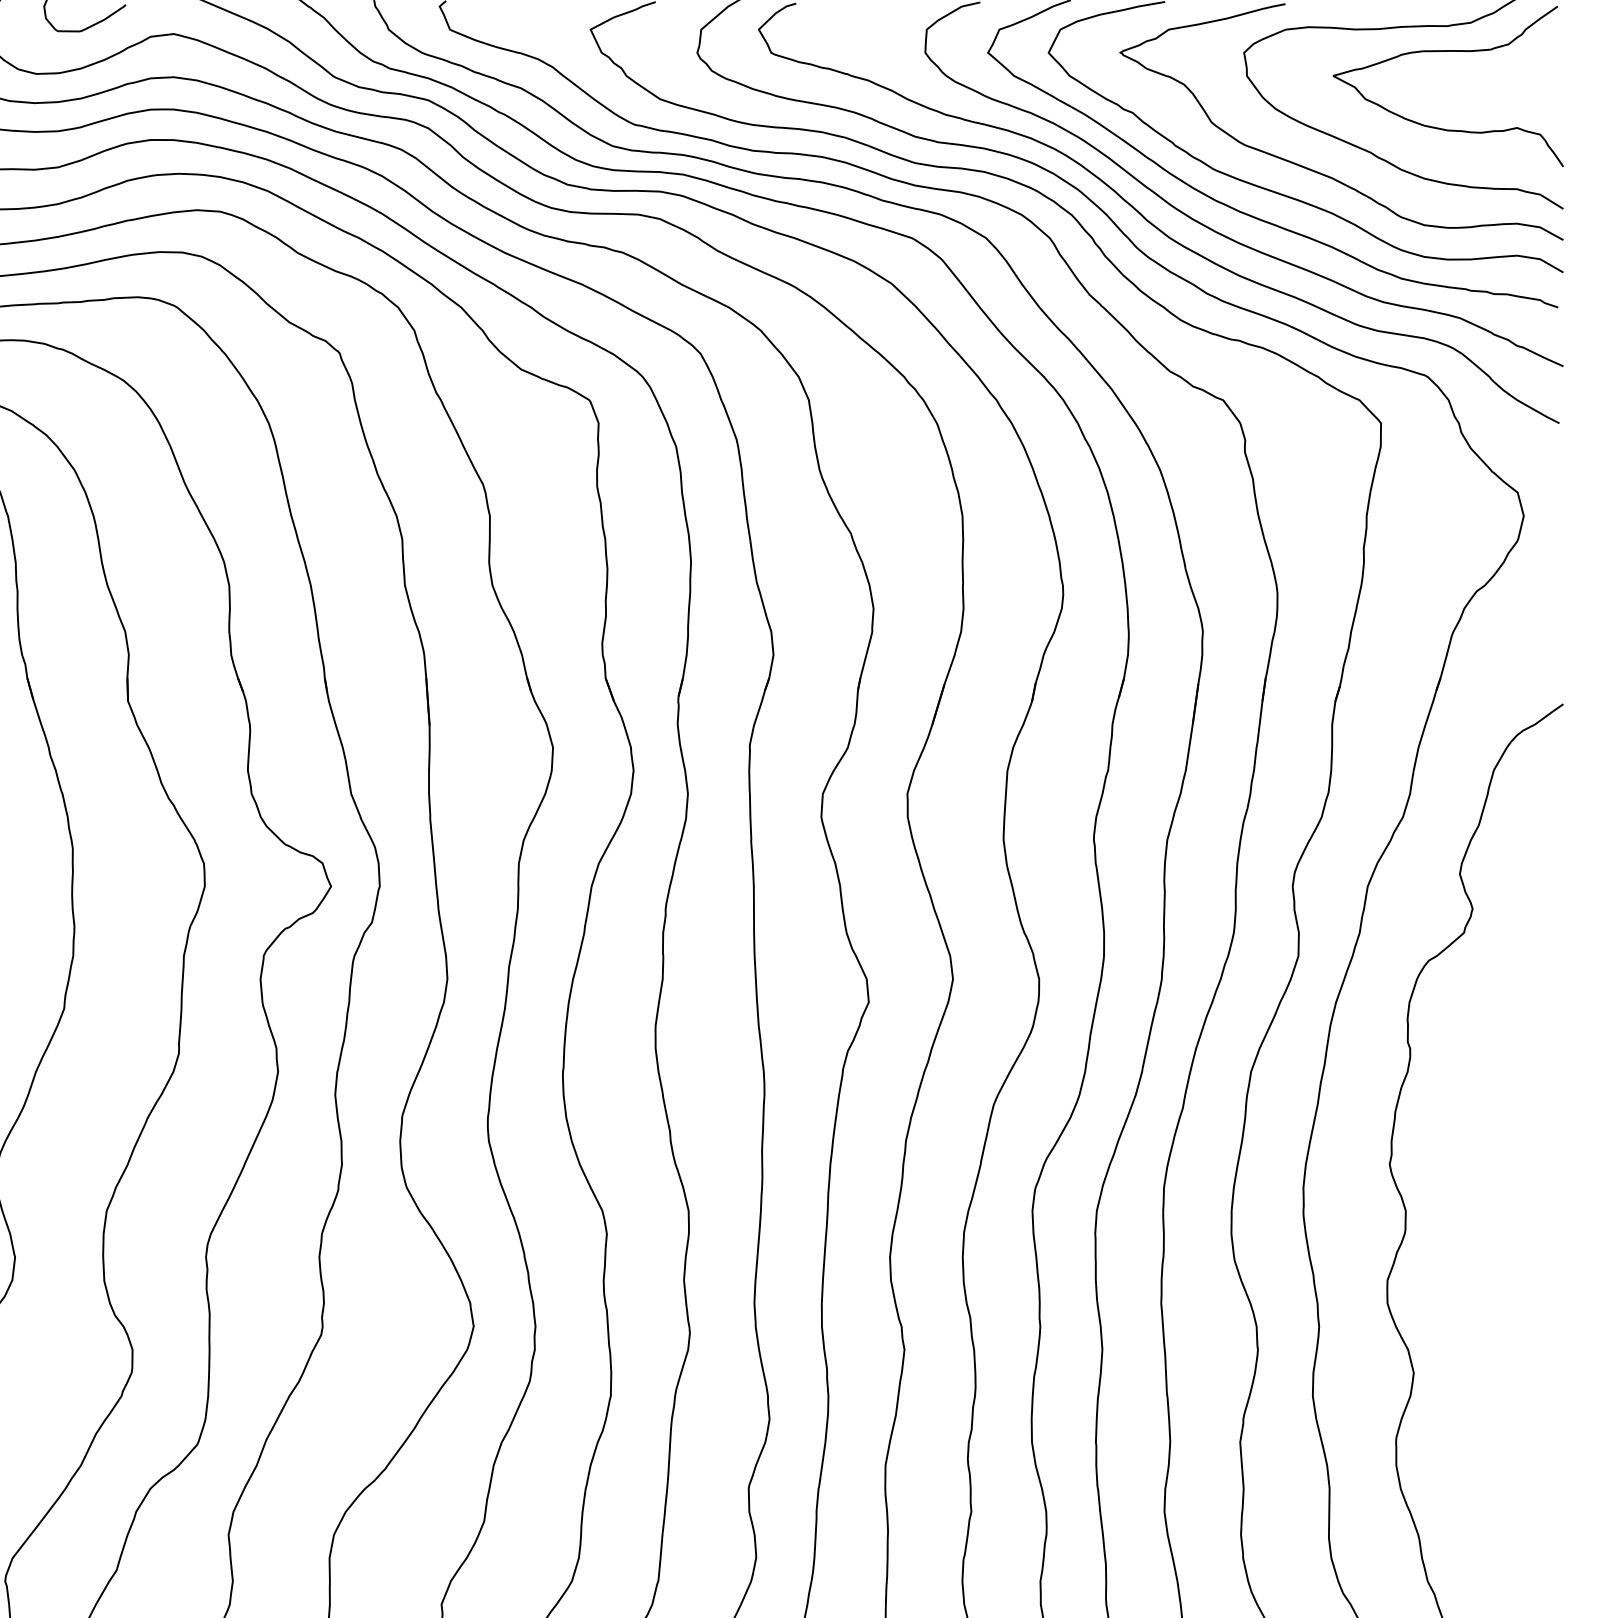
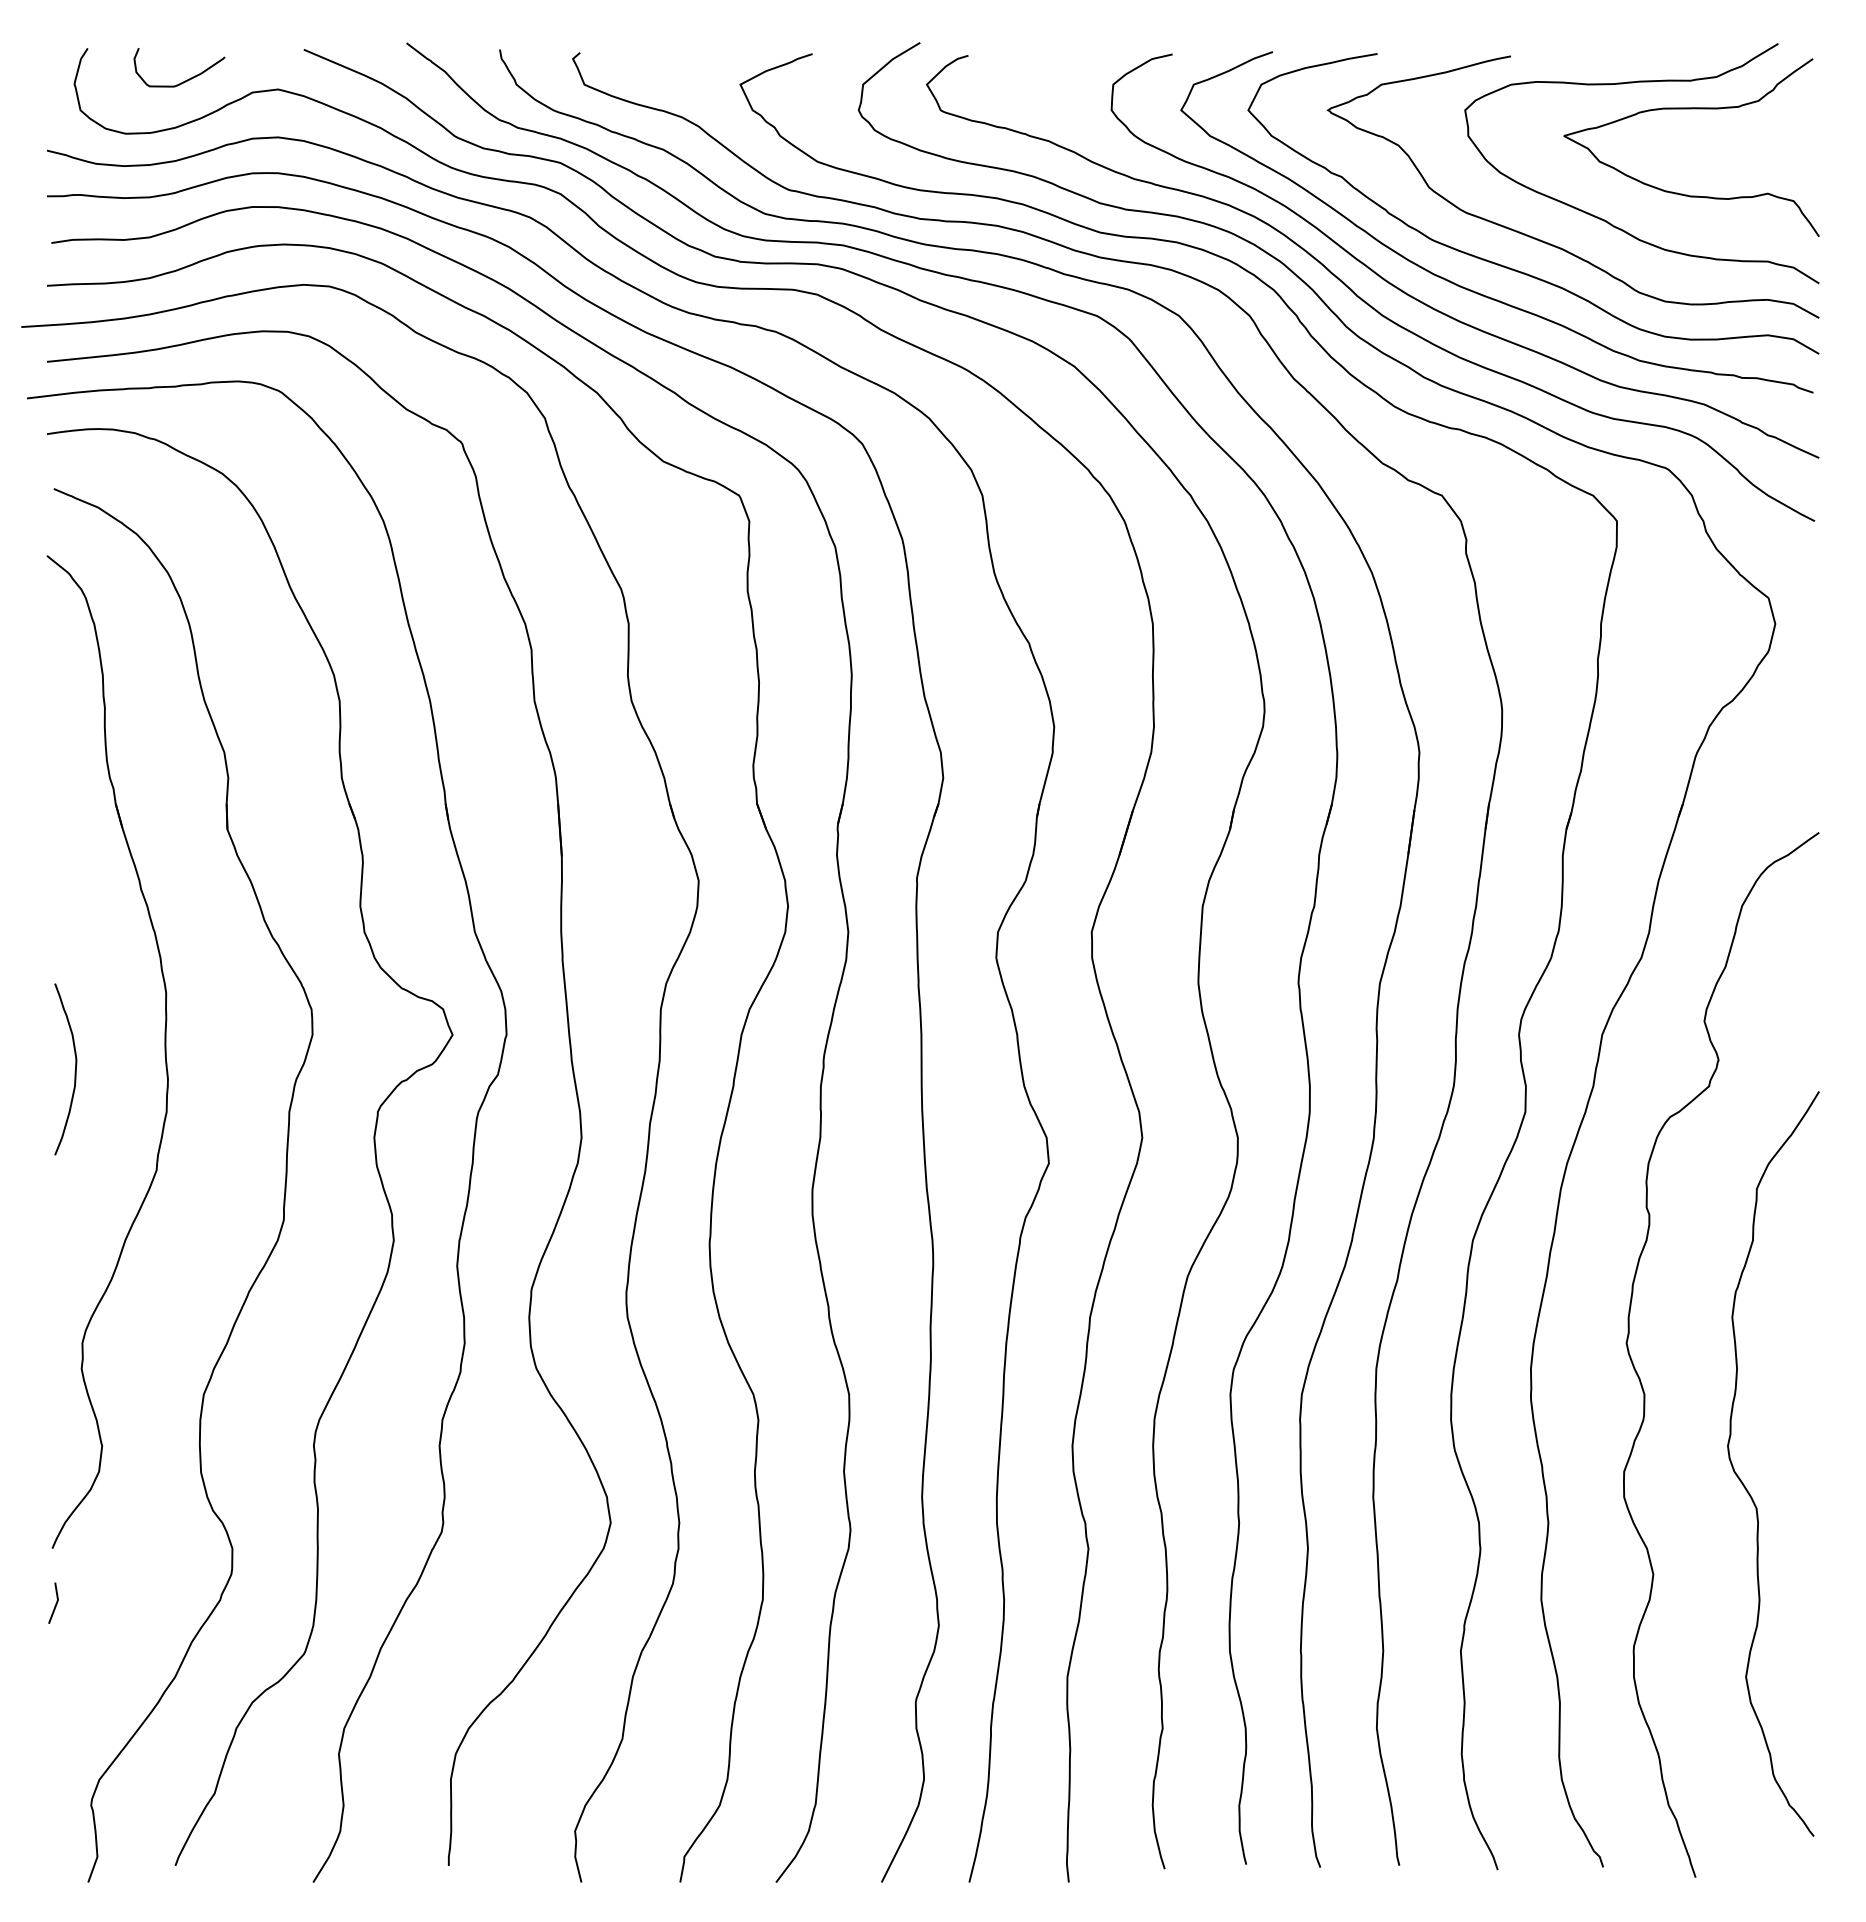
curve: (1496, 1291) -> (1744, 1484), added

